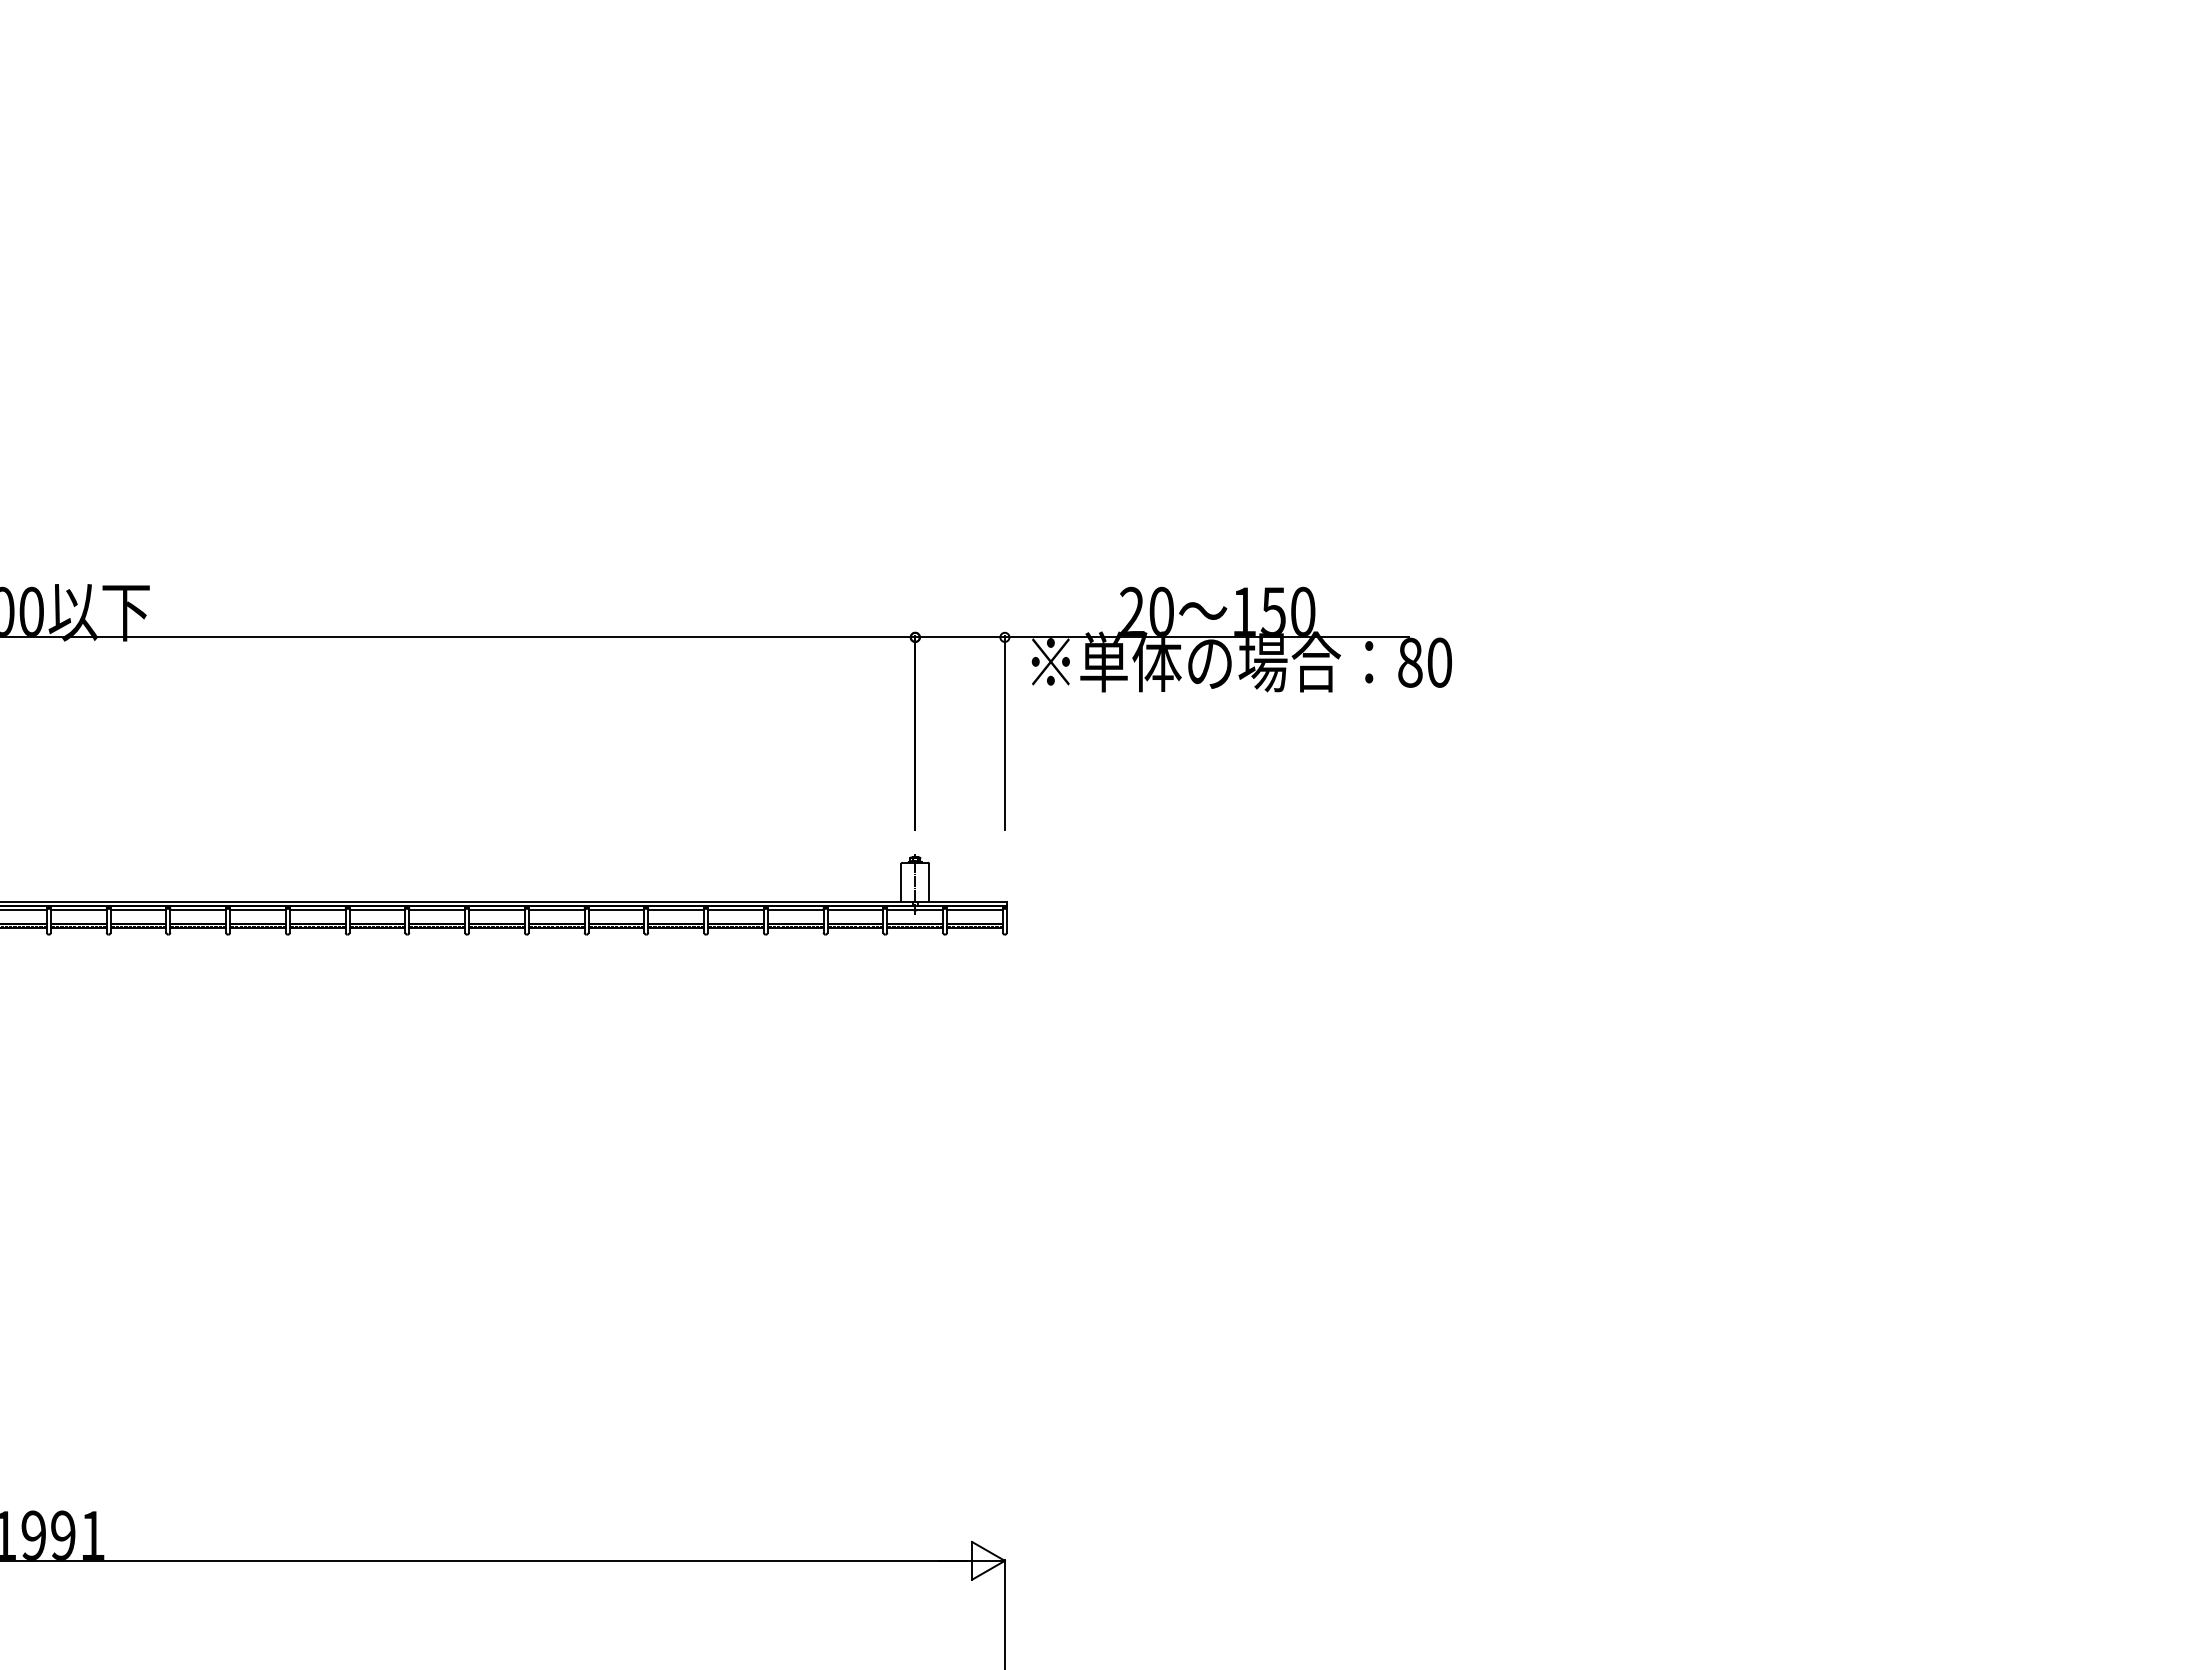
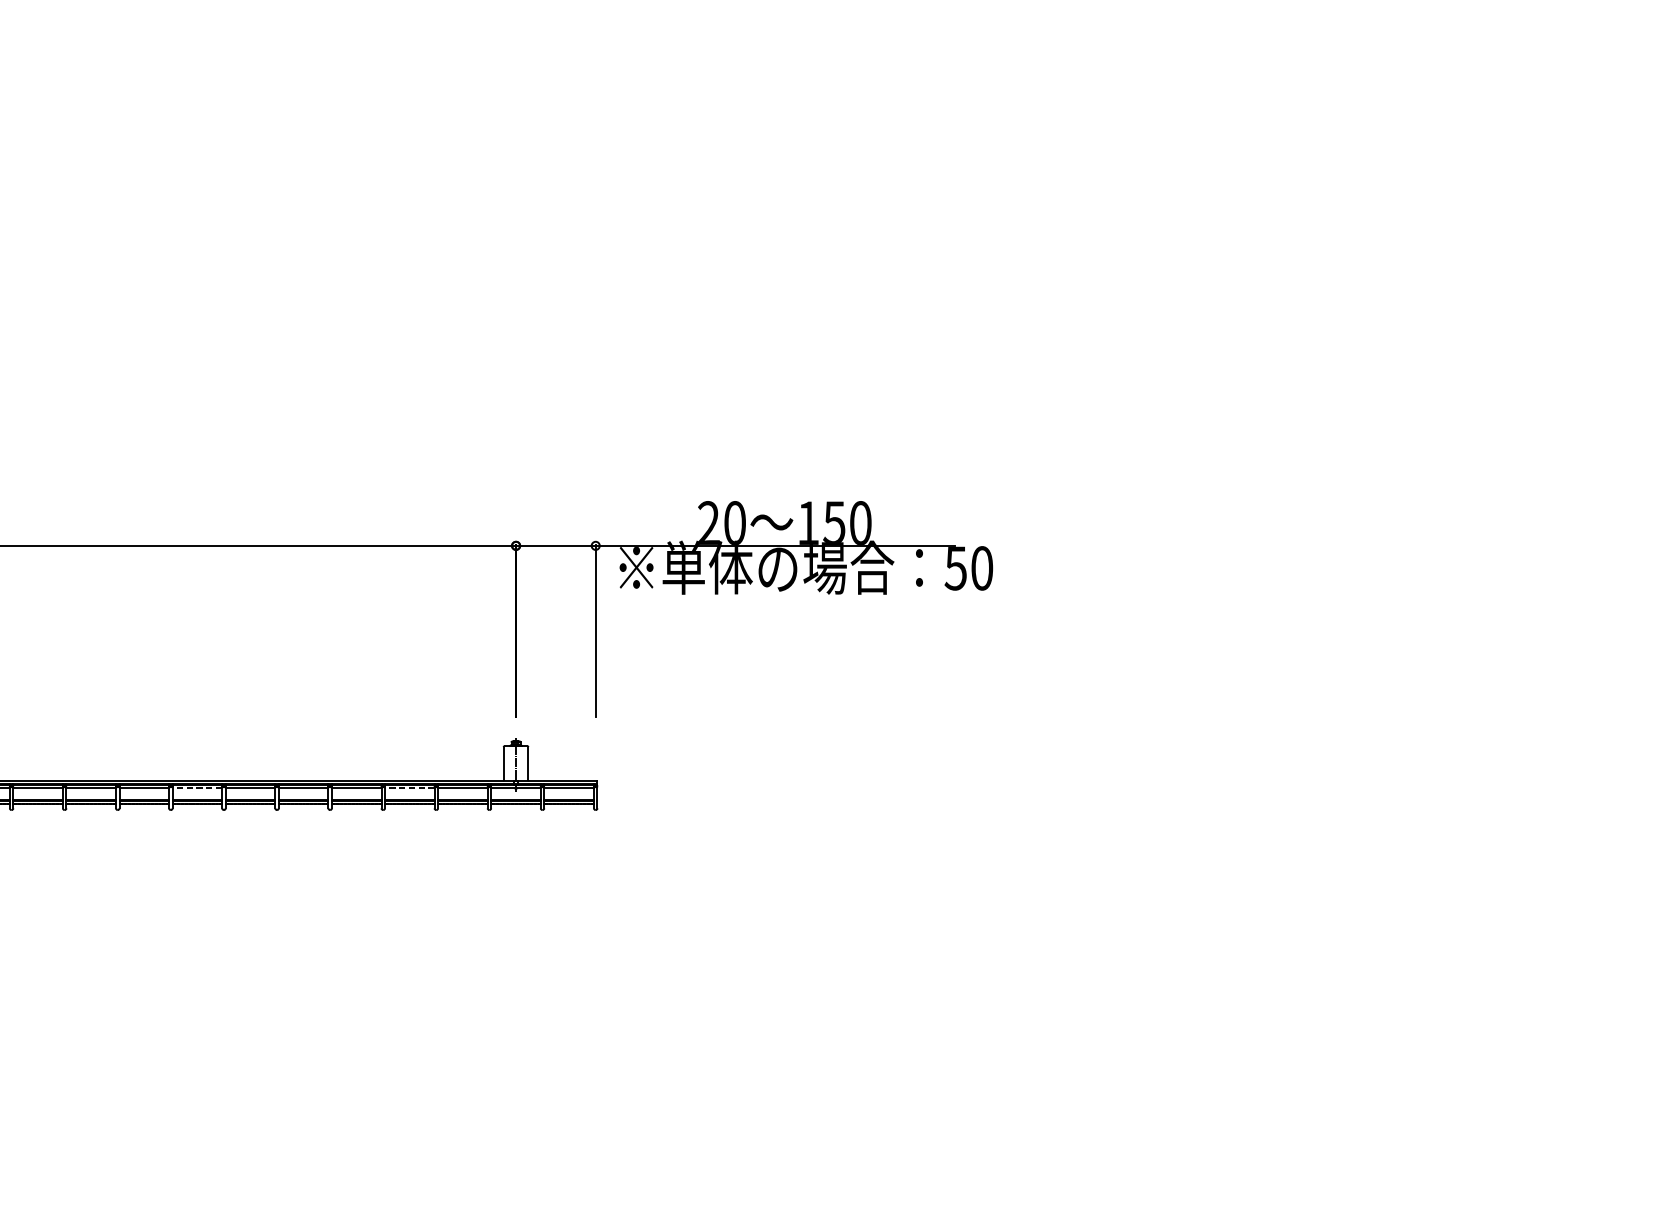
text: (1409, 662) -> (955, 568), 80 -> 50
line: (556, 910) -> (197, 788), solid -> dashed
line: (795, 910) -> (409, 788), solid -> dashed

